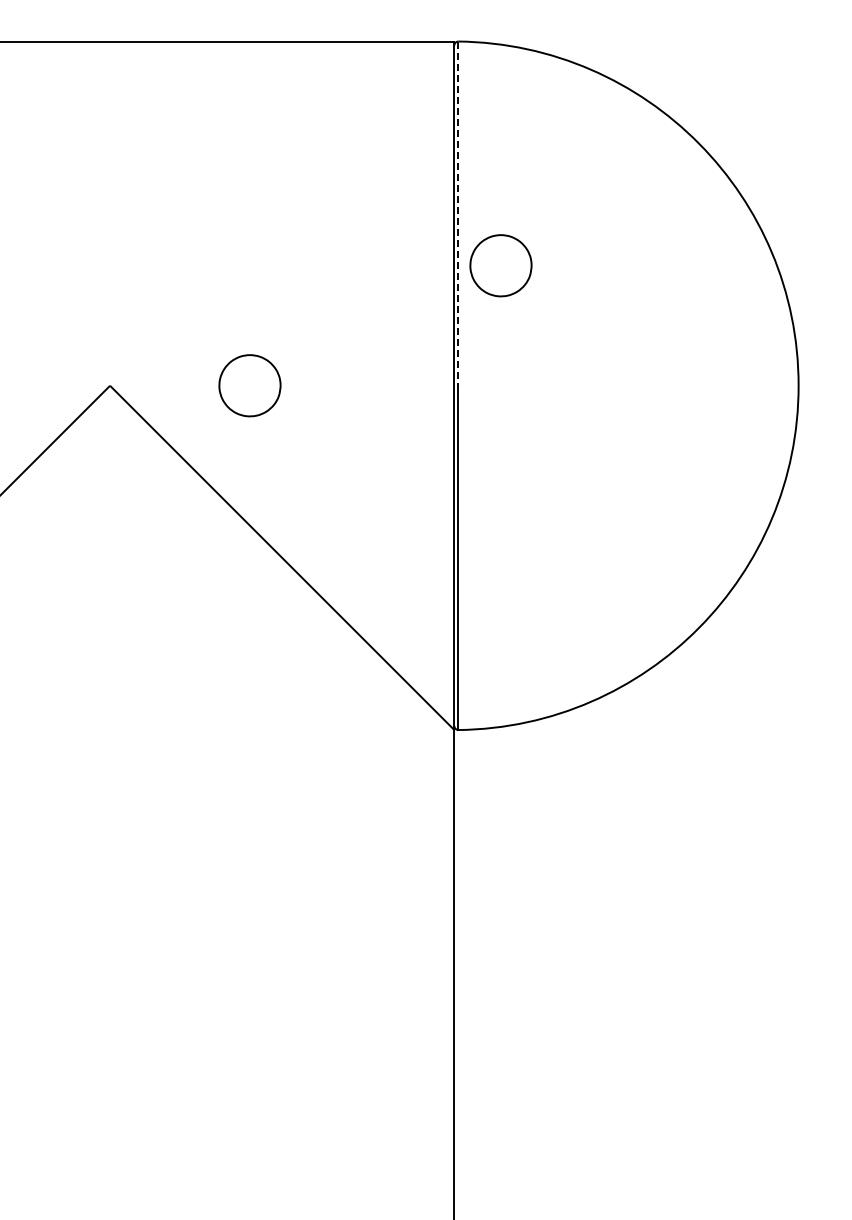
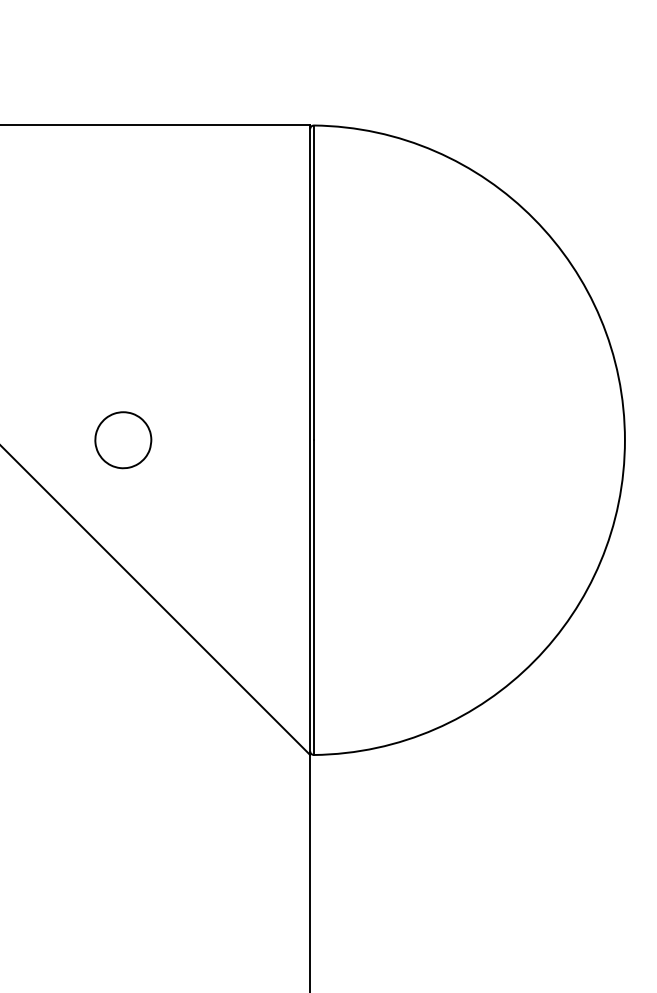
line: (458, 214) -> (313, 283), dashed -> solid
part: (500, 265) -> (352, 330), removed

